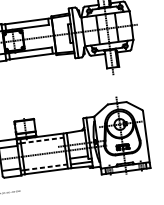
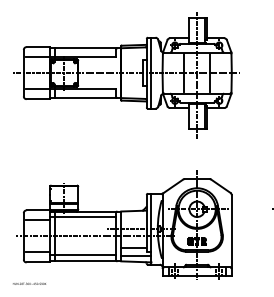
line: (42, 140) -> (86, 217), dashed -> solid
line: (46, 167) -> (86, 255), dashed -> solid

